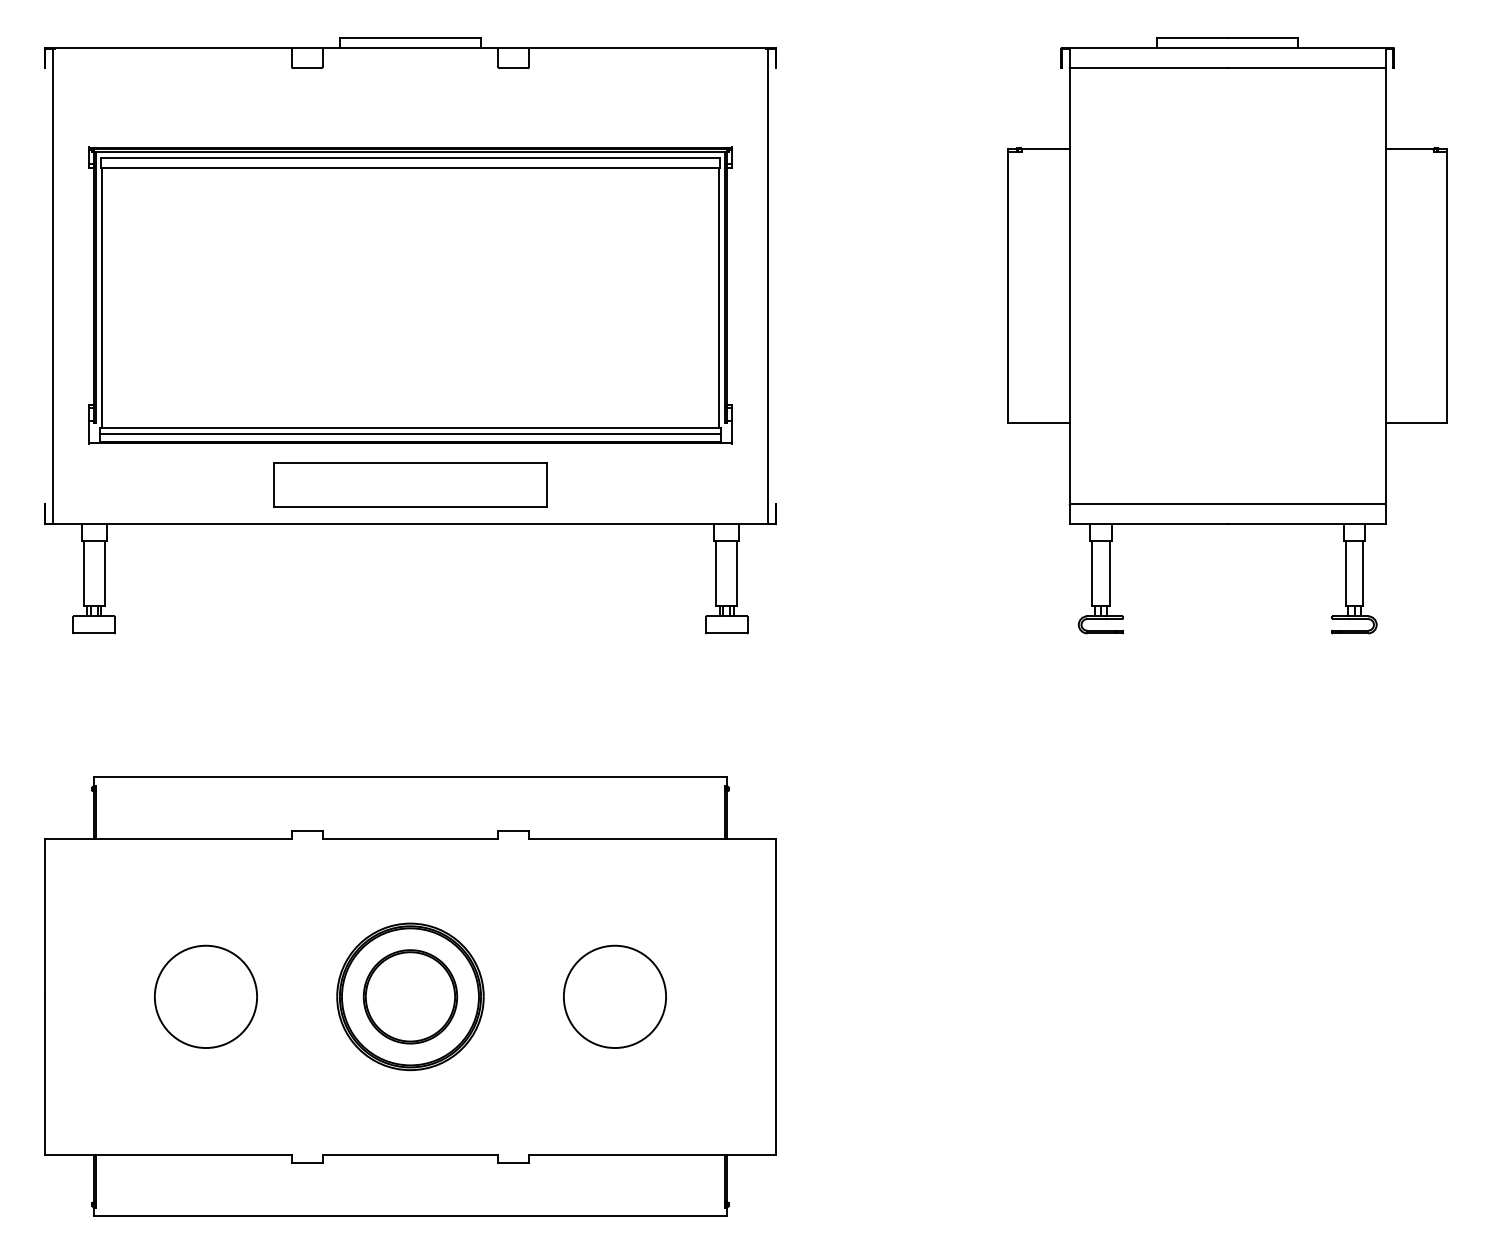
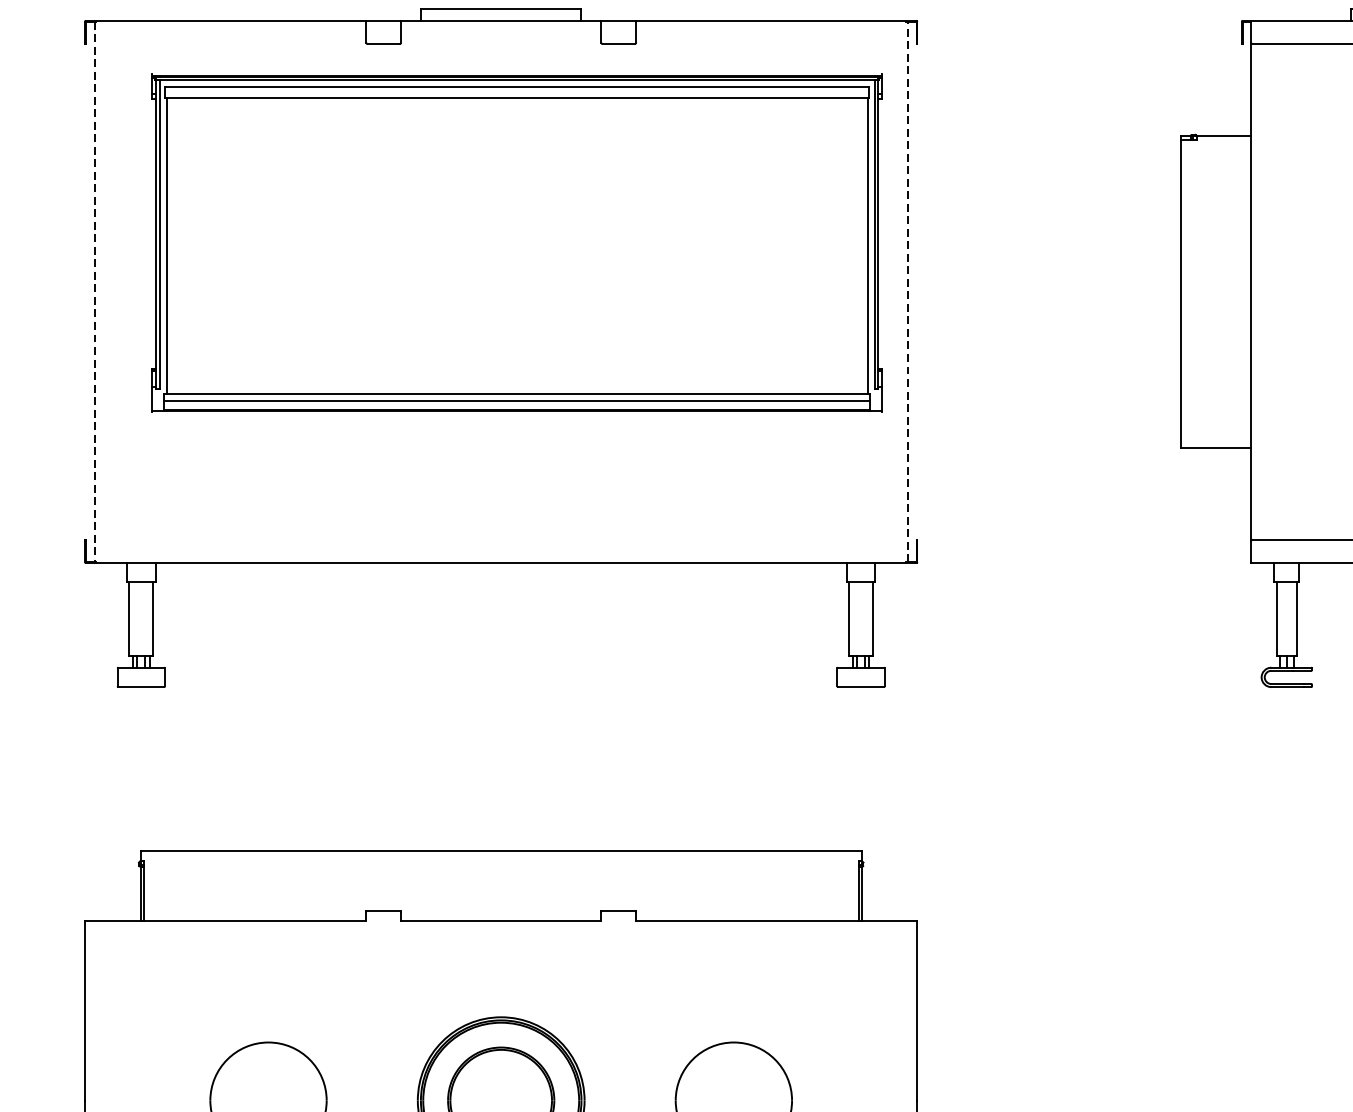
line: (53, 286) -> (95, 292), solid -> dashed
line: (767, 286) -> (907, 292), solid -> dashed
part: (410, 295) -> (517, 243), moved
part: (410, 484) -> (501, 517), removed

